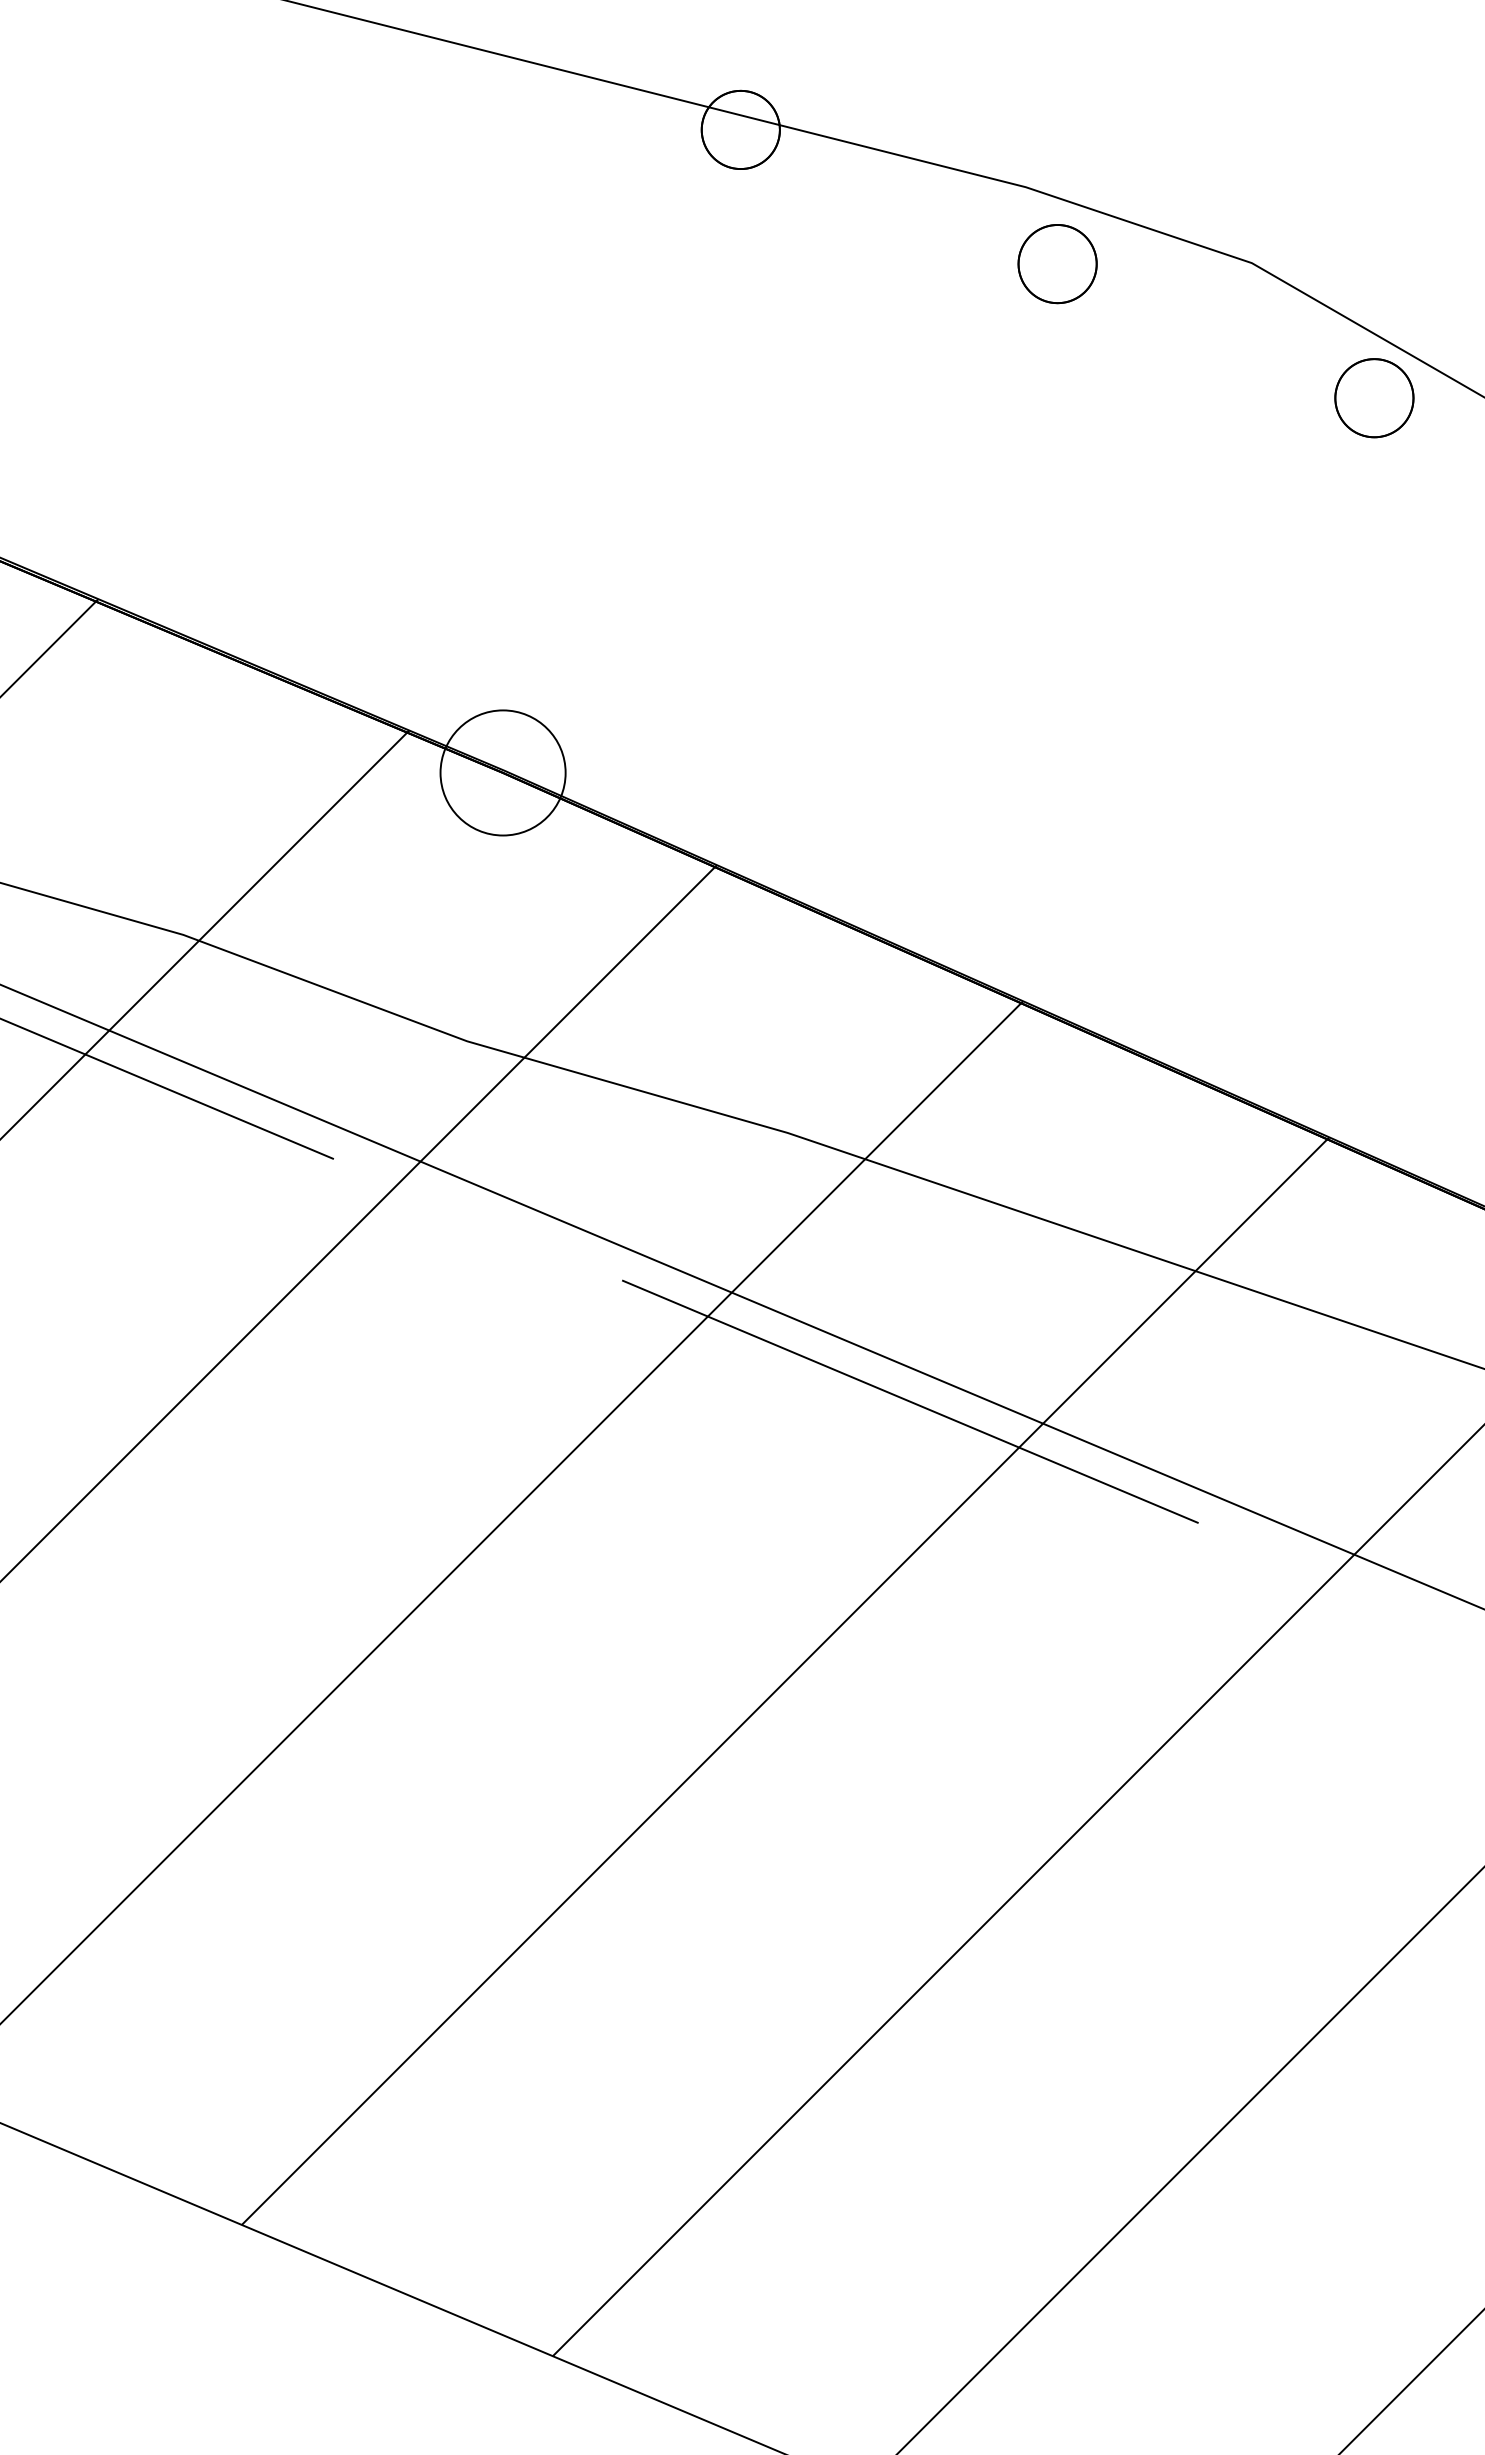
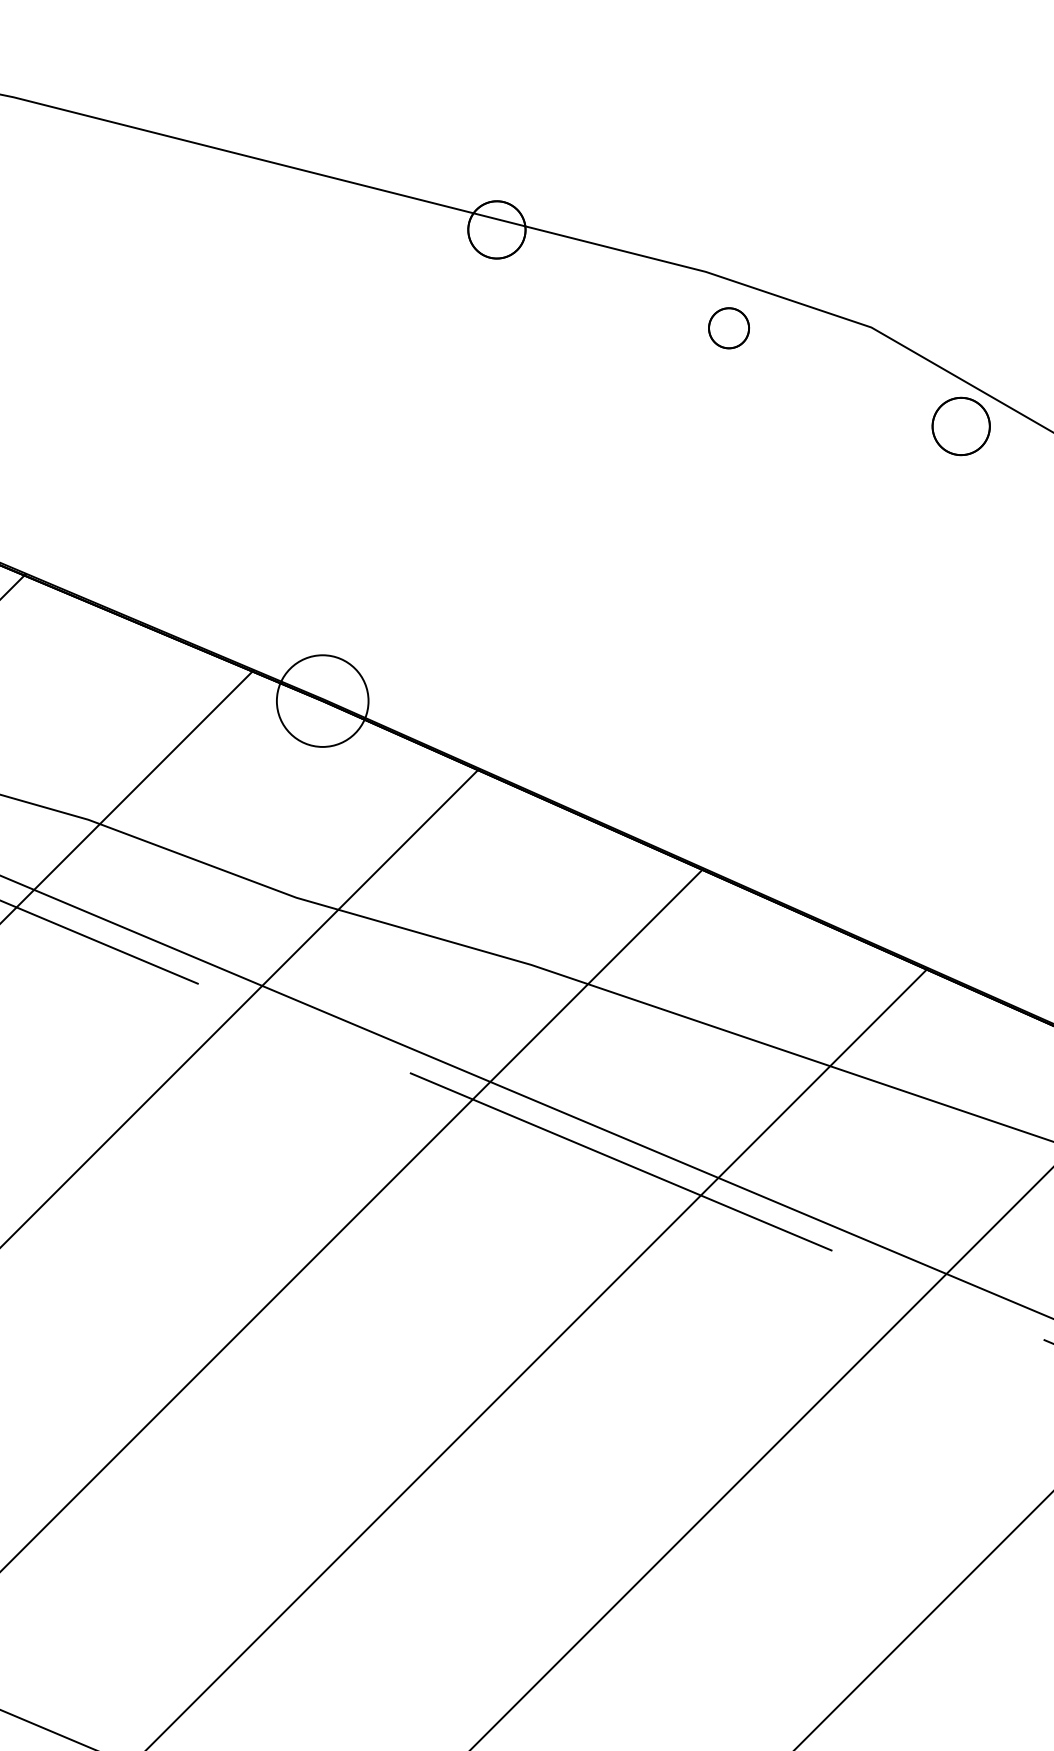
part: (1057, 264) -> (728, 328), size x0.7

